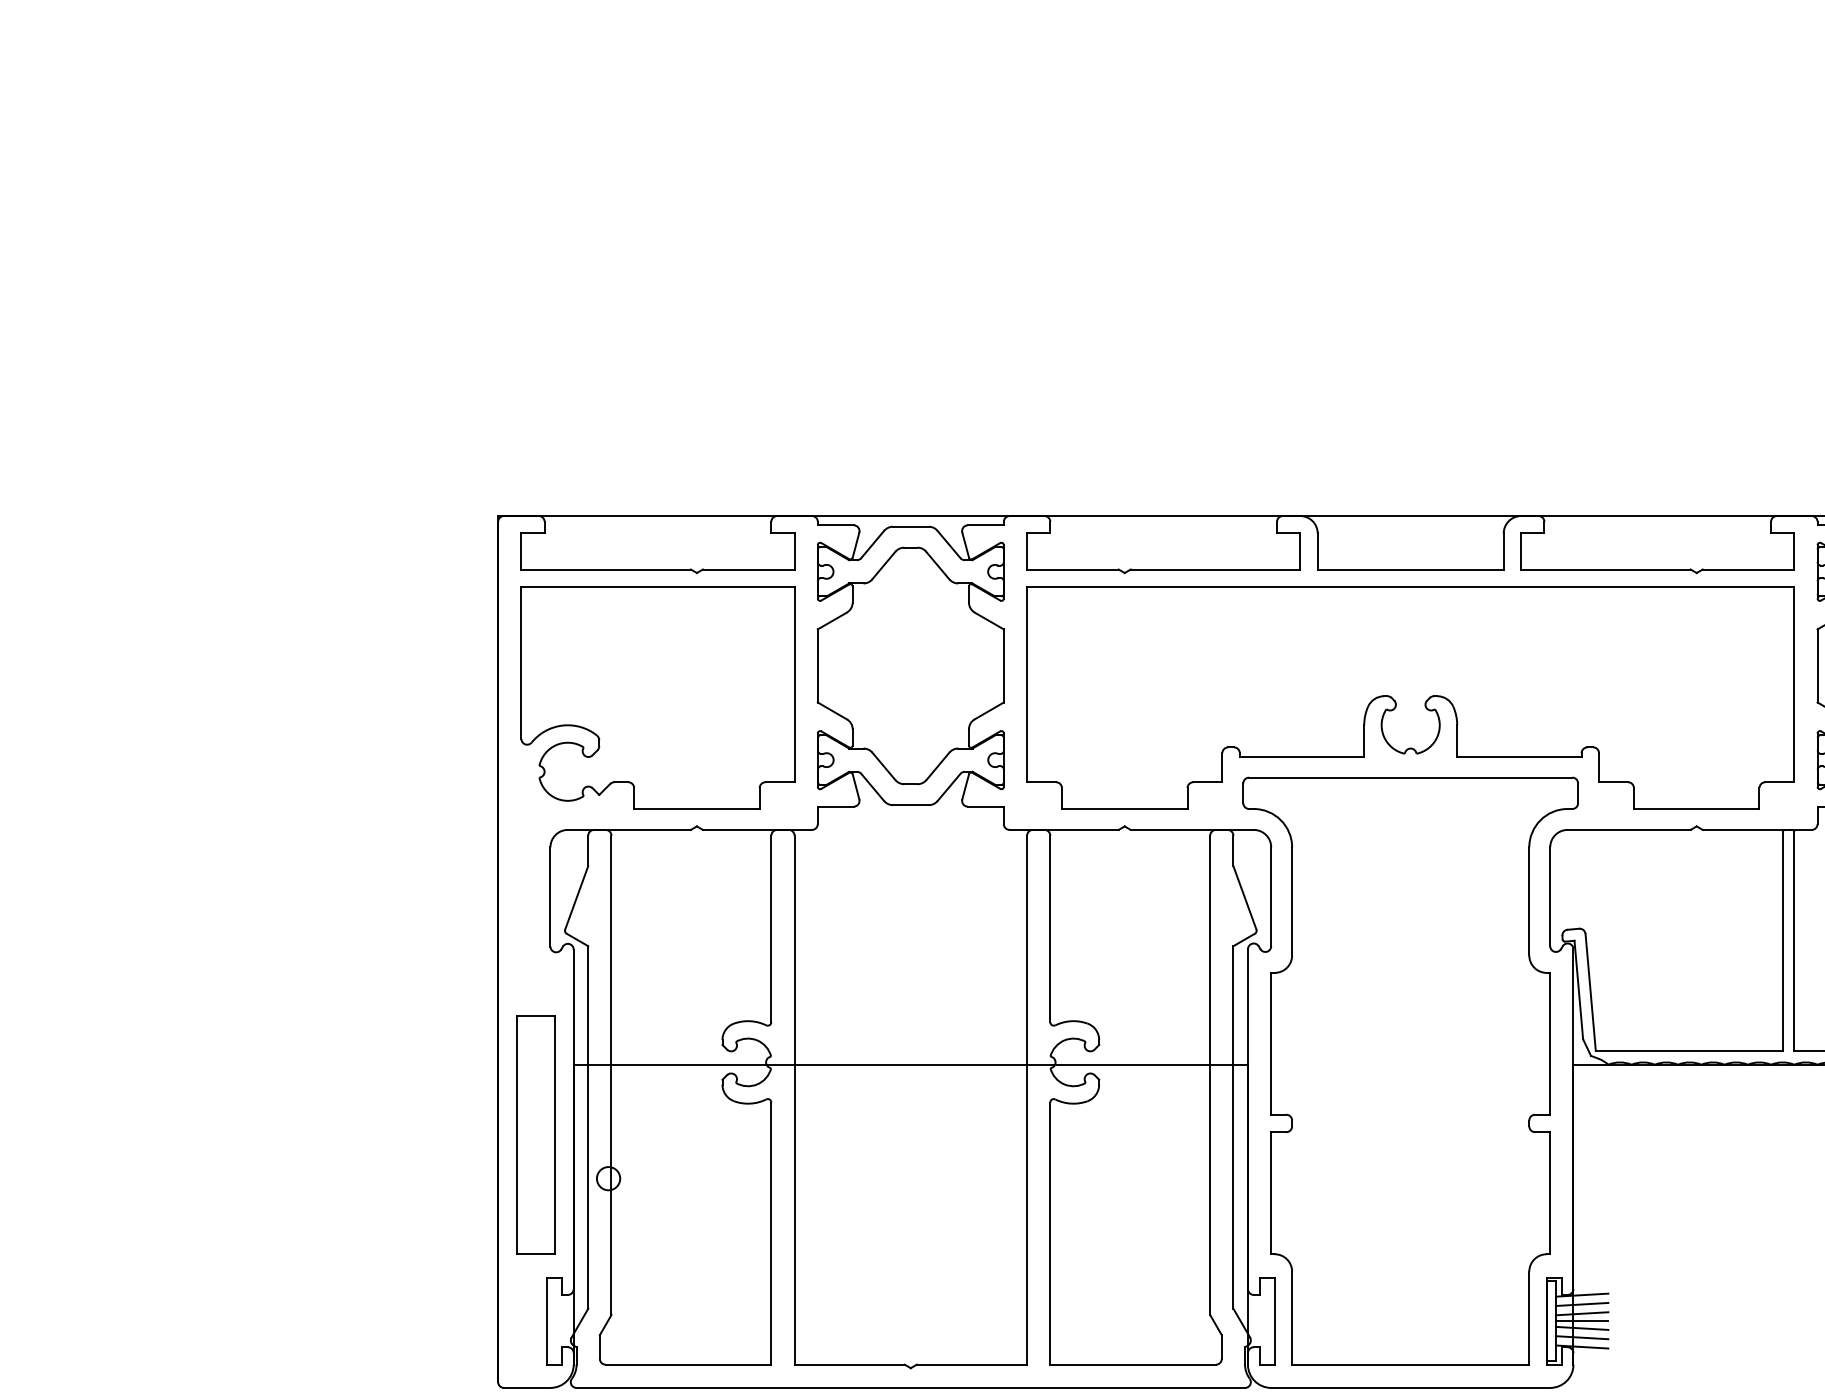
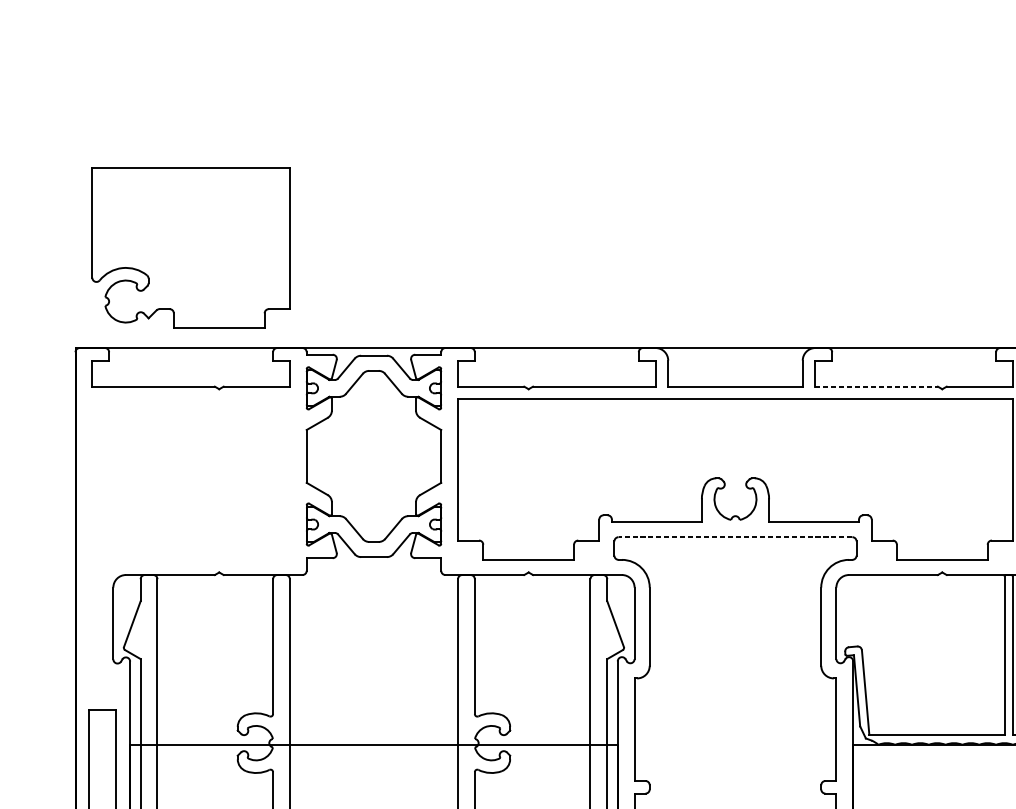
line: (1605, 569) -> (876, 386), solid -> dashed
part: (657, 697) -> (190, 247), moved
line: (1410, 777) -> (735, 537), solid -> dashed

